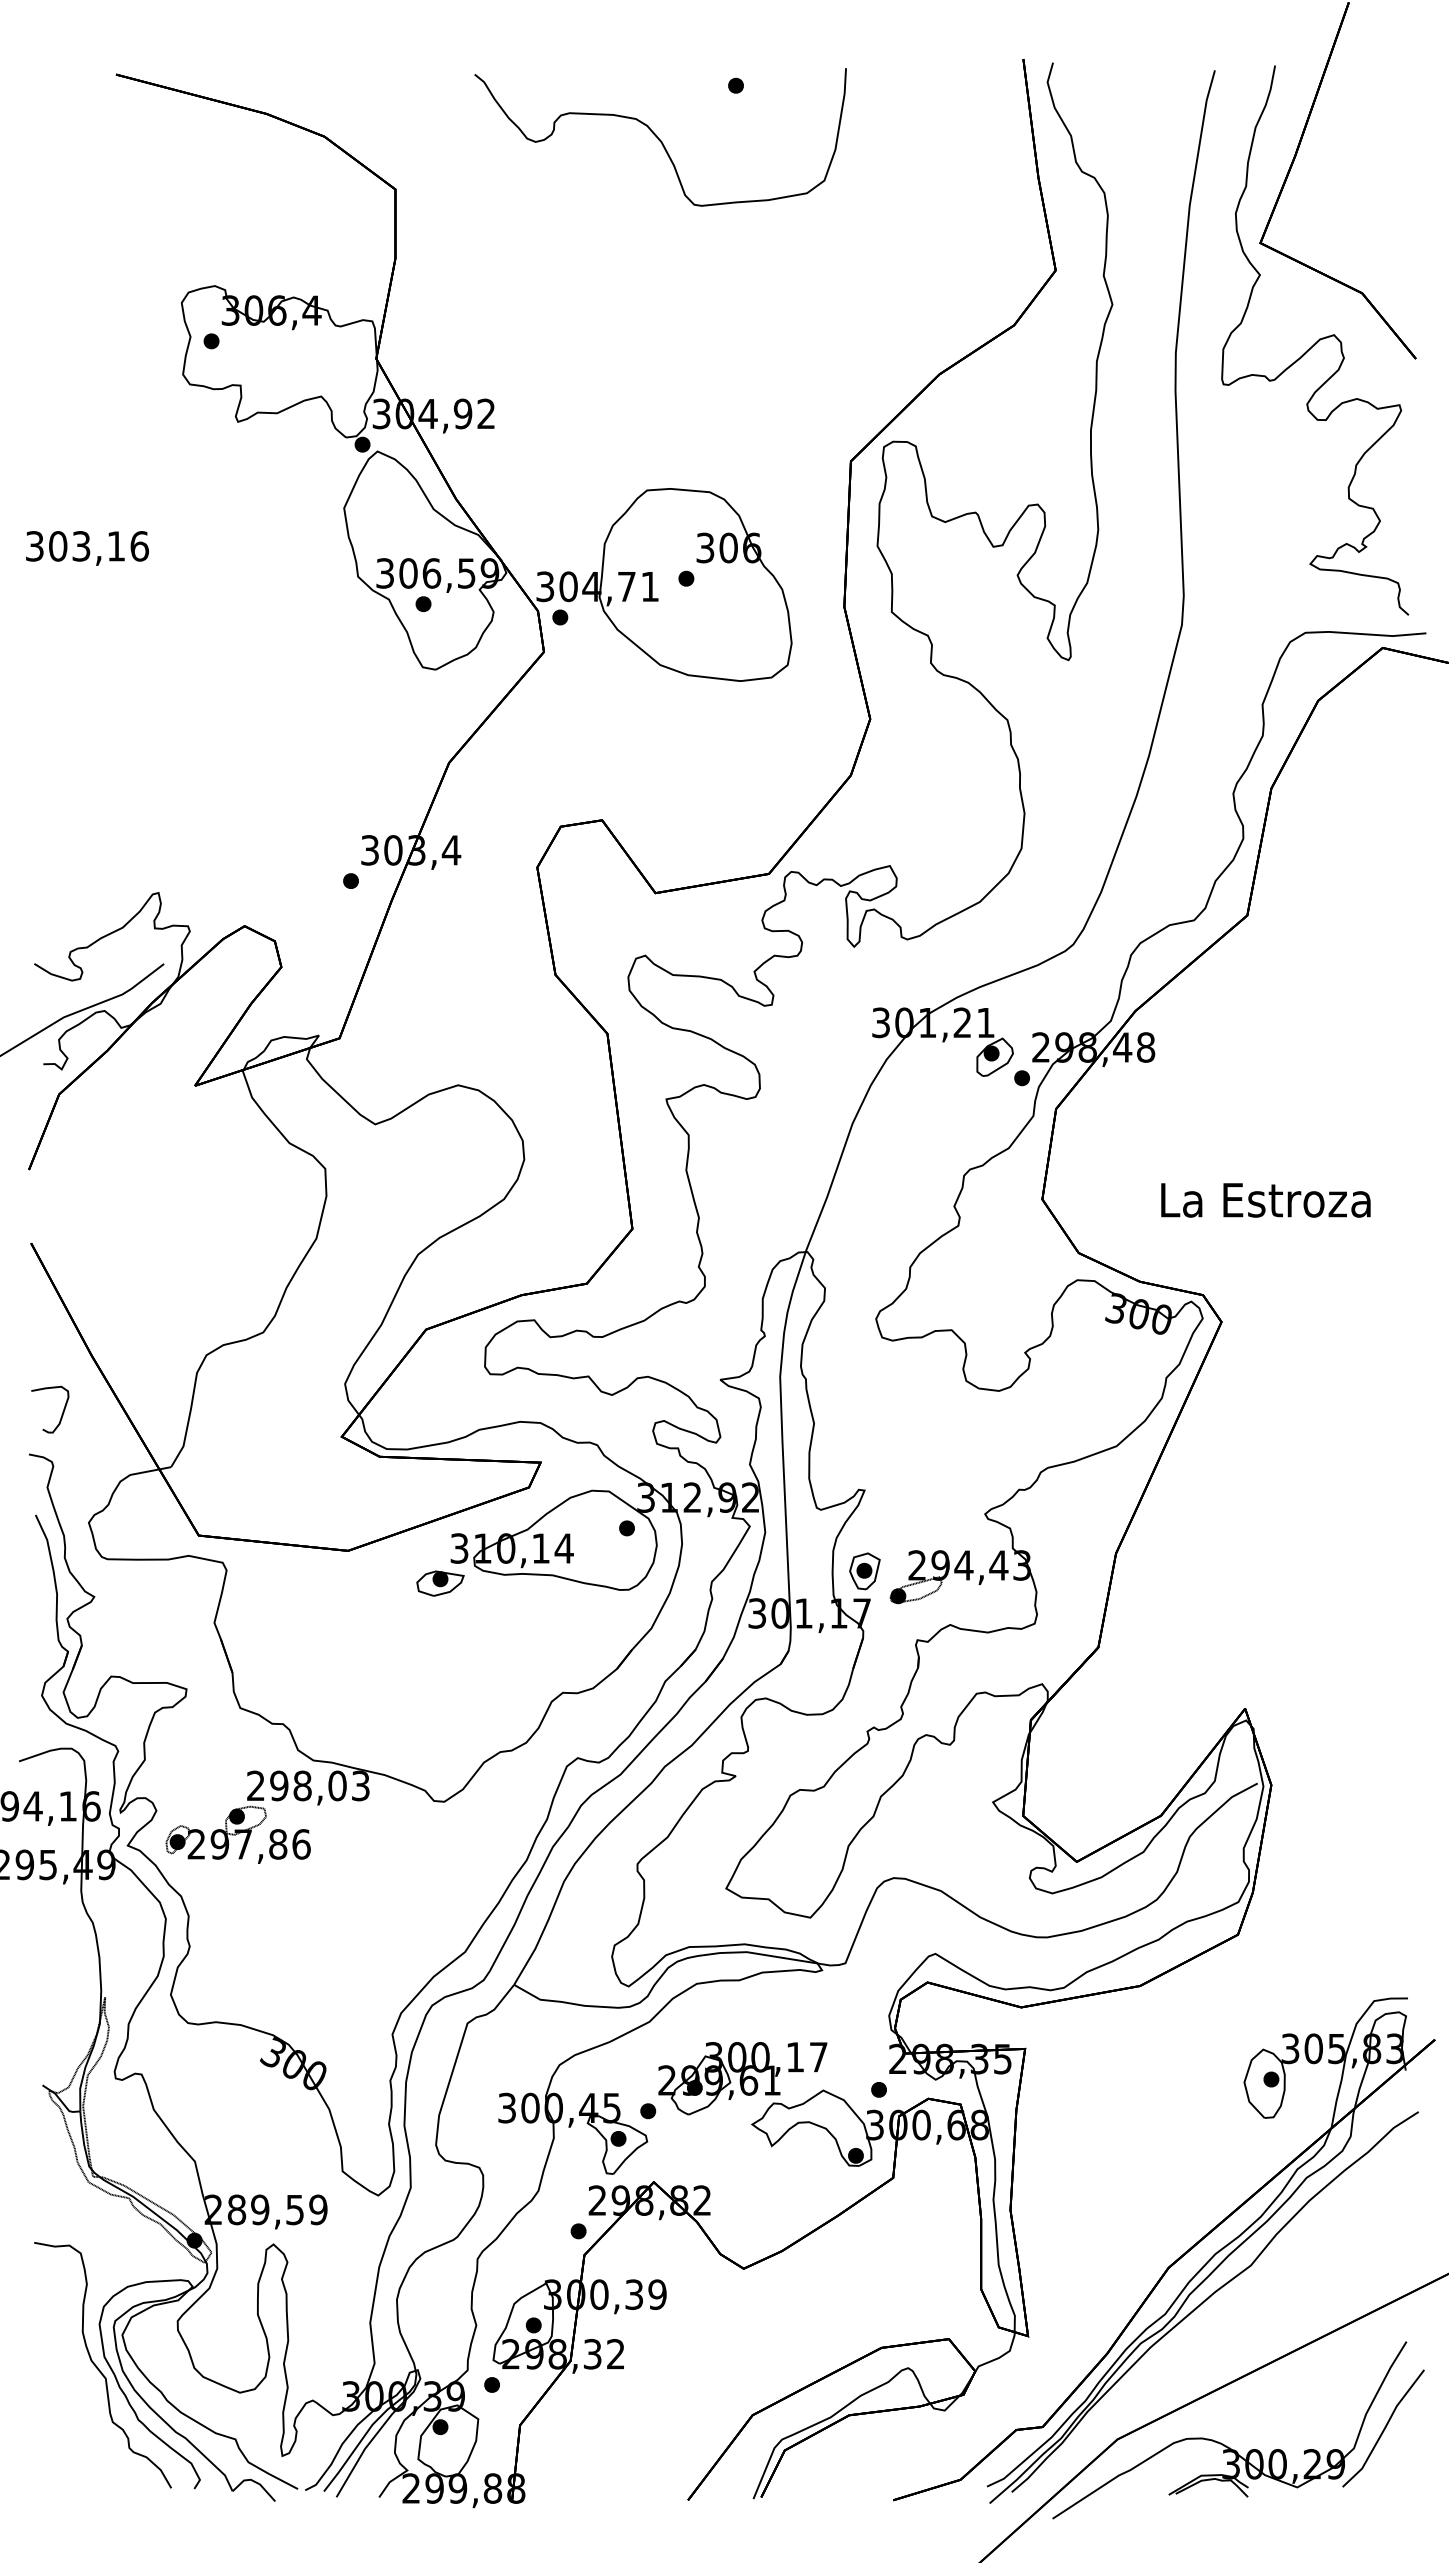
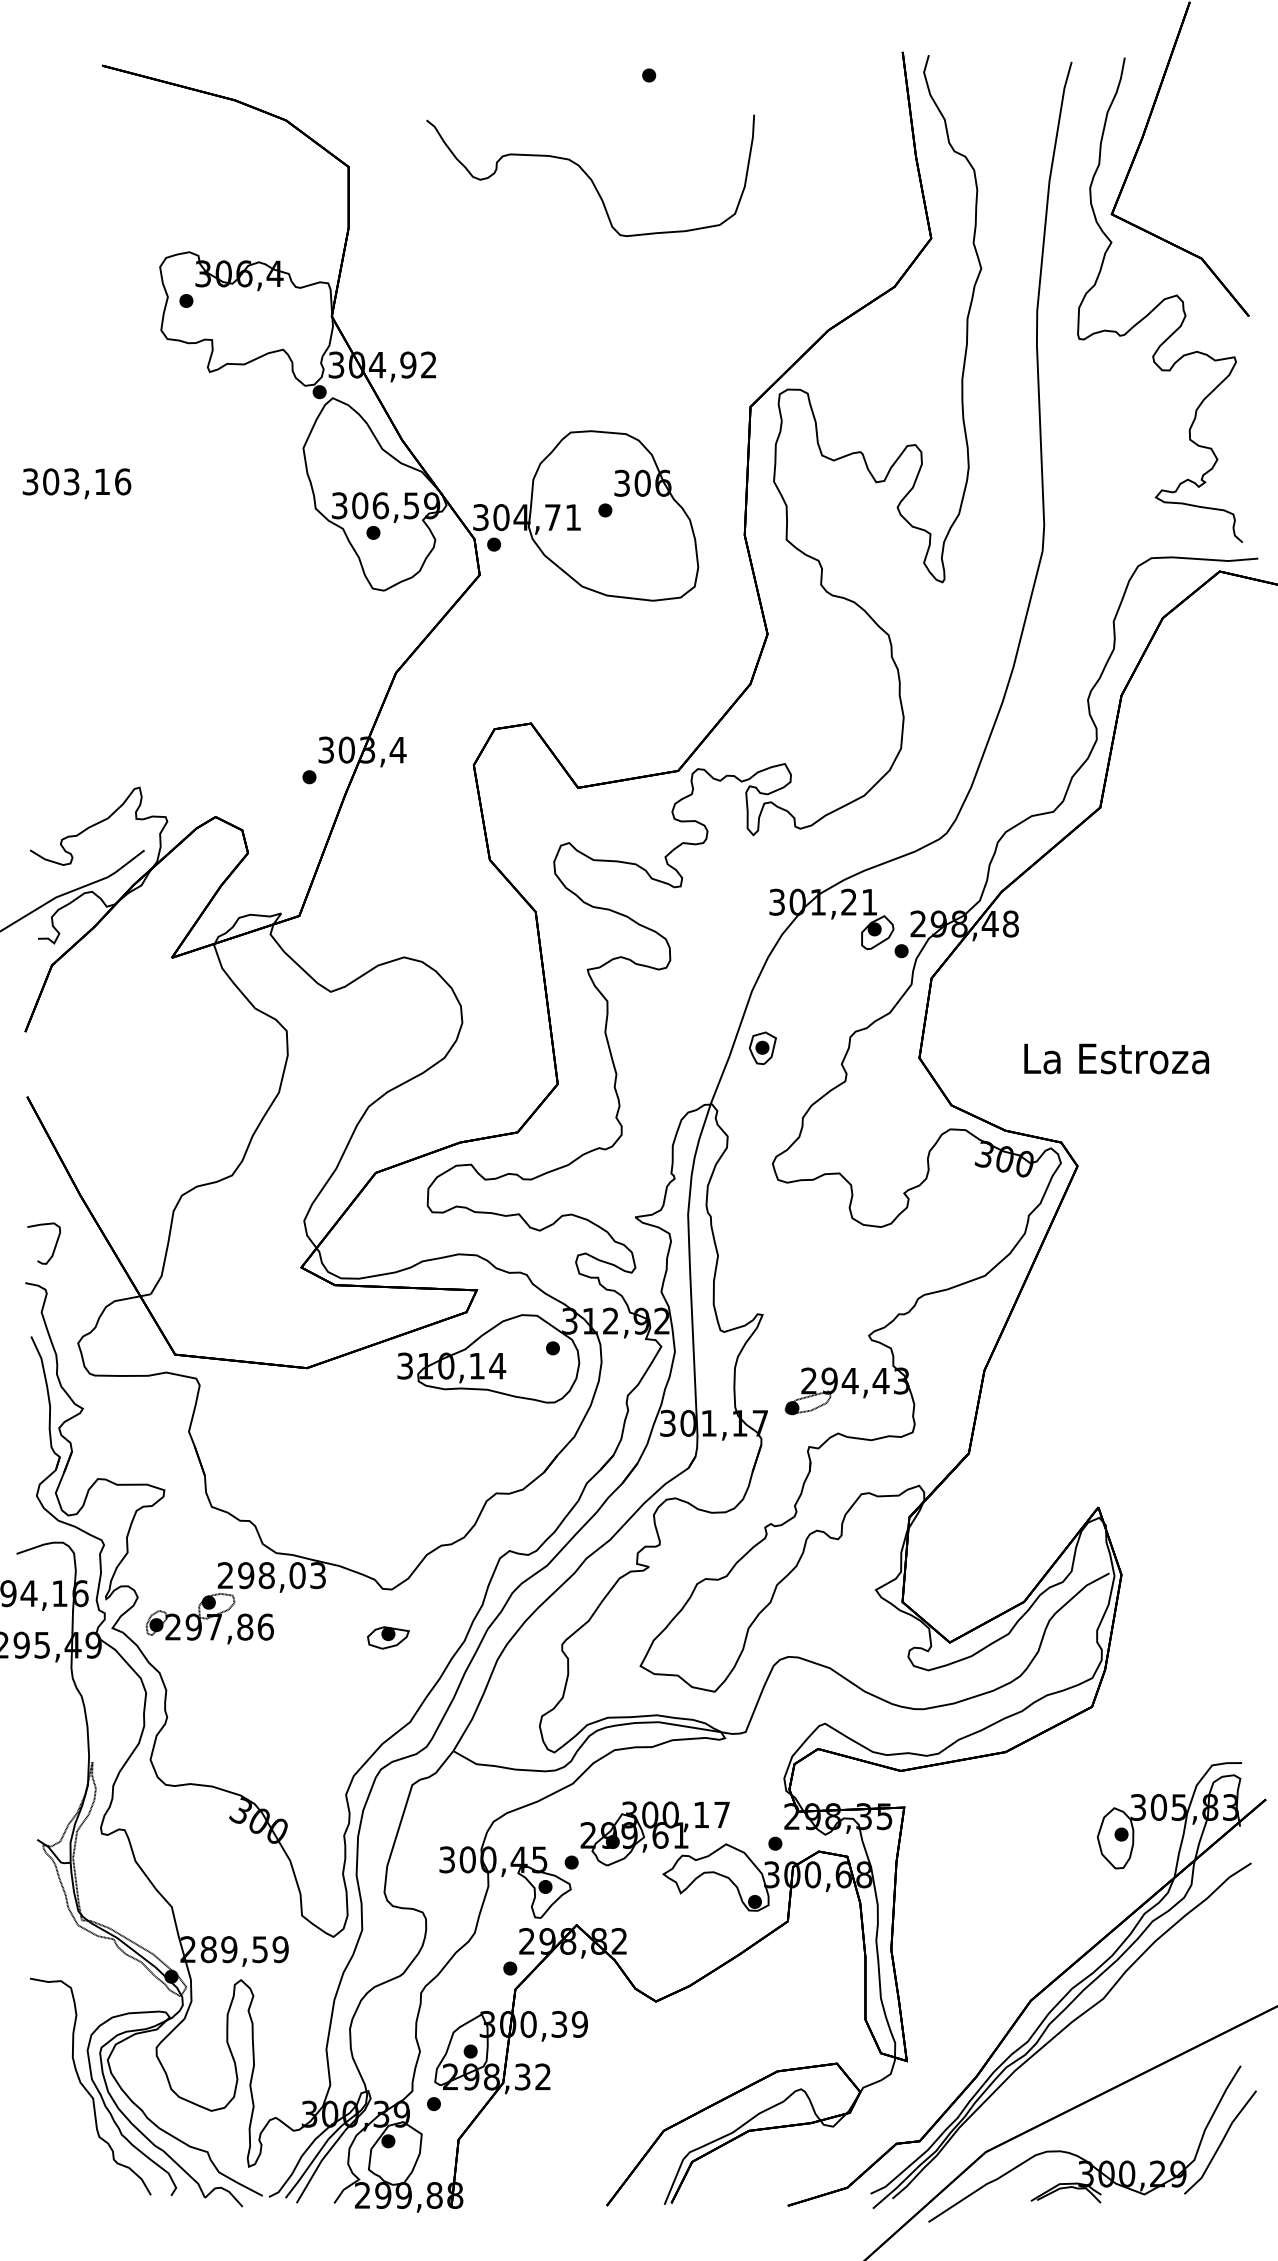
part: (660, 137) -> (590, 175), moved
part: (864, 1571) -> (762, 1048), moved
part: (440, 1583) -> (388, 1637), moved

